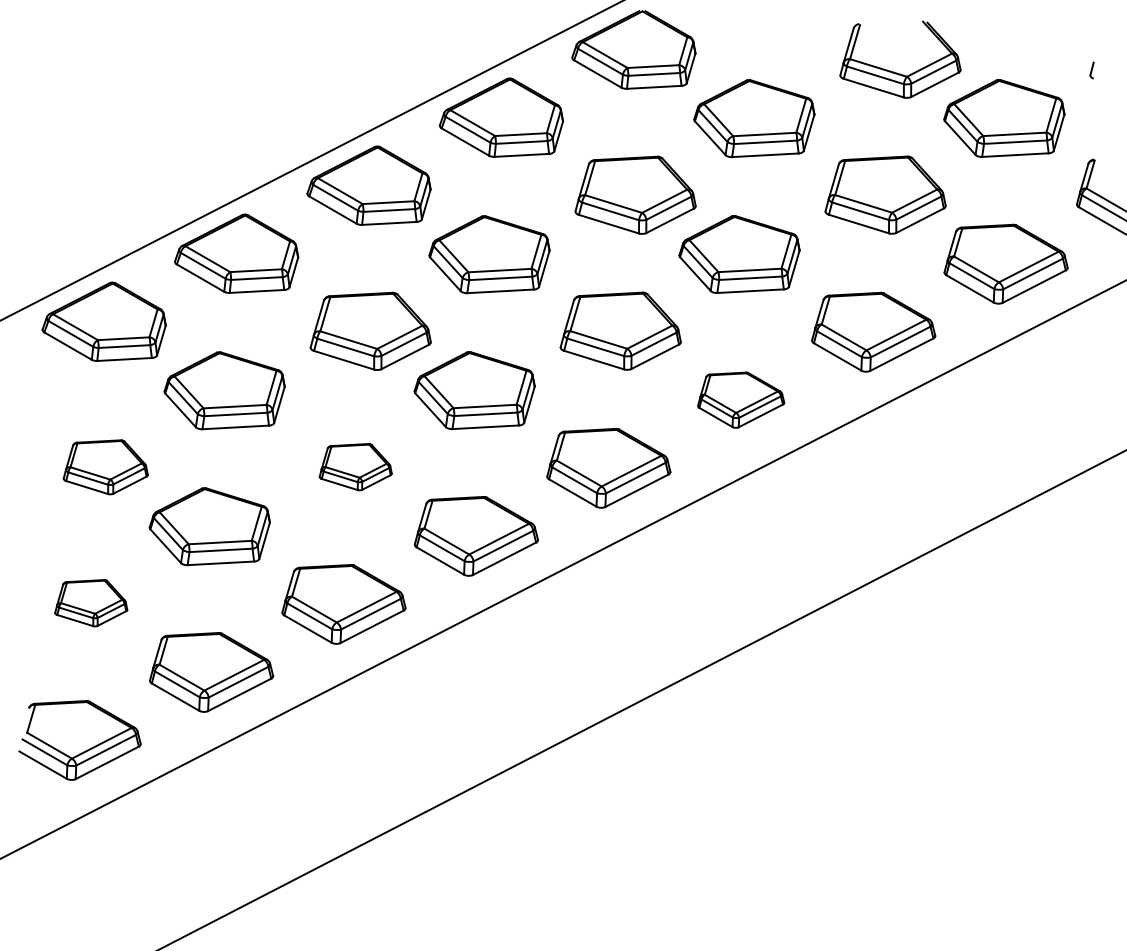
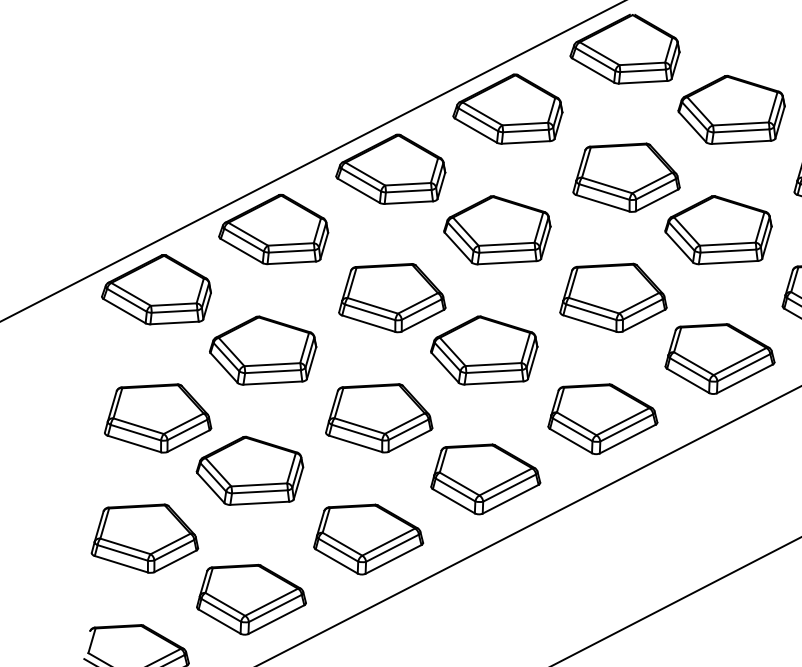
part: (740, 399) -> (719, 358), size x1.43
part: (105, 466) -> (157, 417), size x1.43
part: (355, 466) -> (378, 417), size x1.67
part: (91, 602) -> (145, 537), size x1.67

